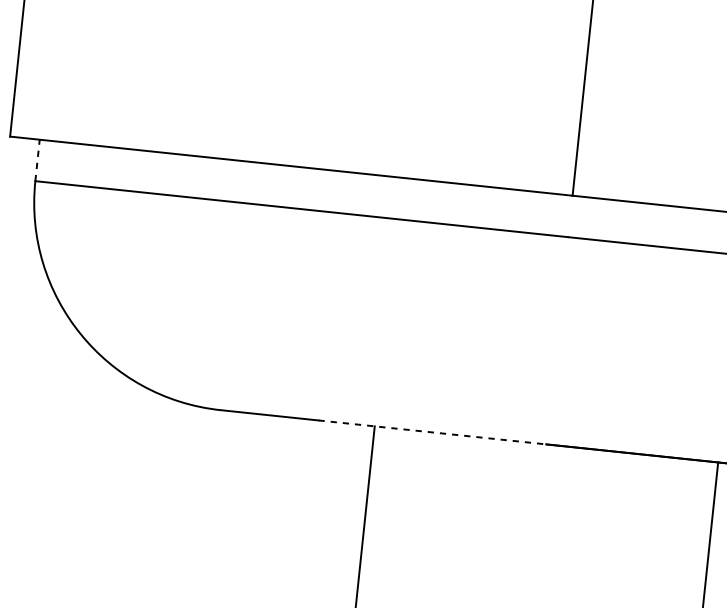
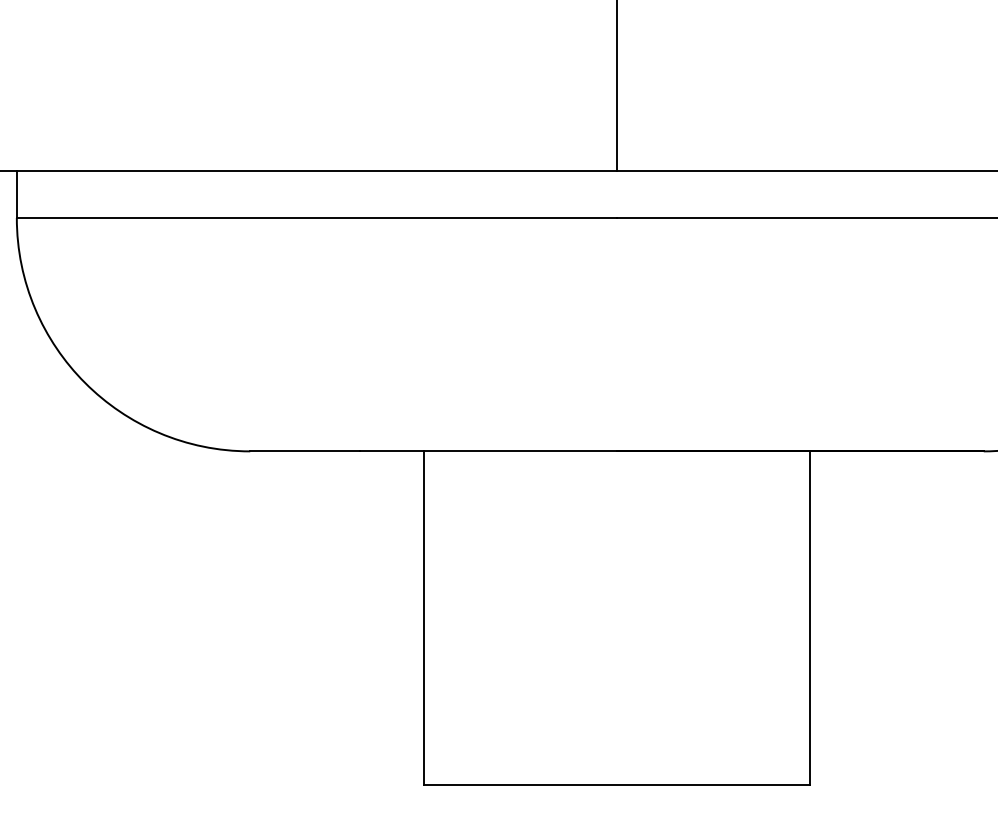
line: (37, 160) -> (16, 194), dashed -> solid
line: (433, 432) -> (489, 451), dashed -> solid

